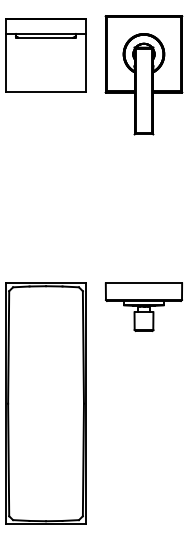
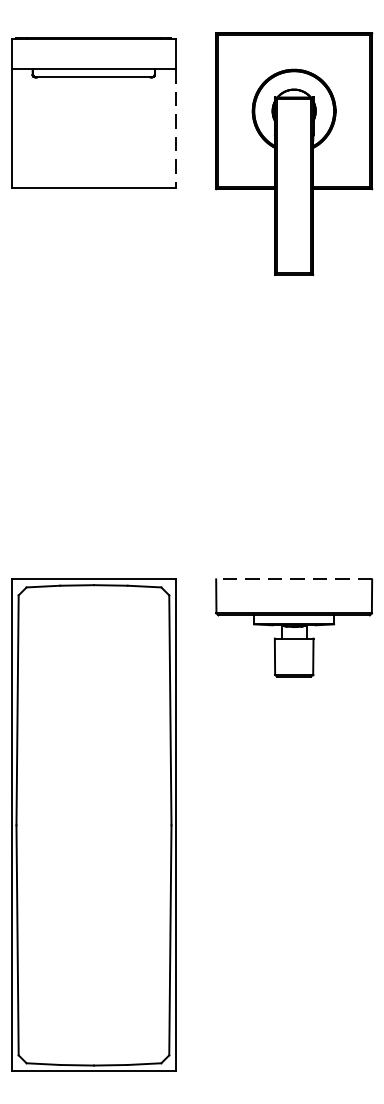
line: (86, 63) -> (176, 129), solid -> dashed
line: (143, 283) -> (293, 579), solid -> dashed

